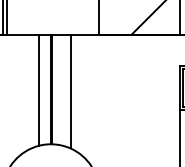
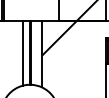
hatch: (100, 65) -> (59, 38), added

